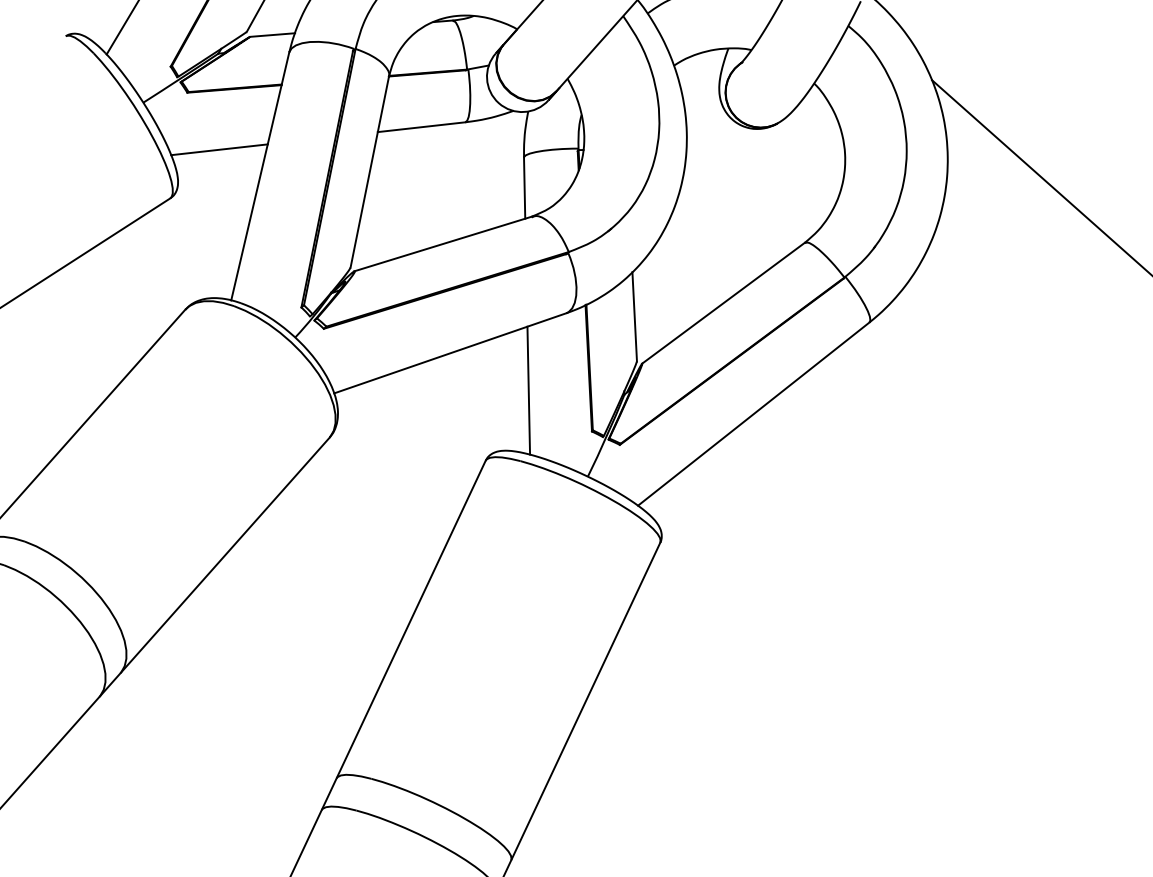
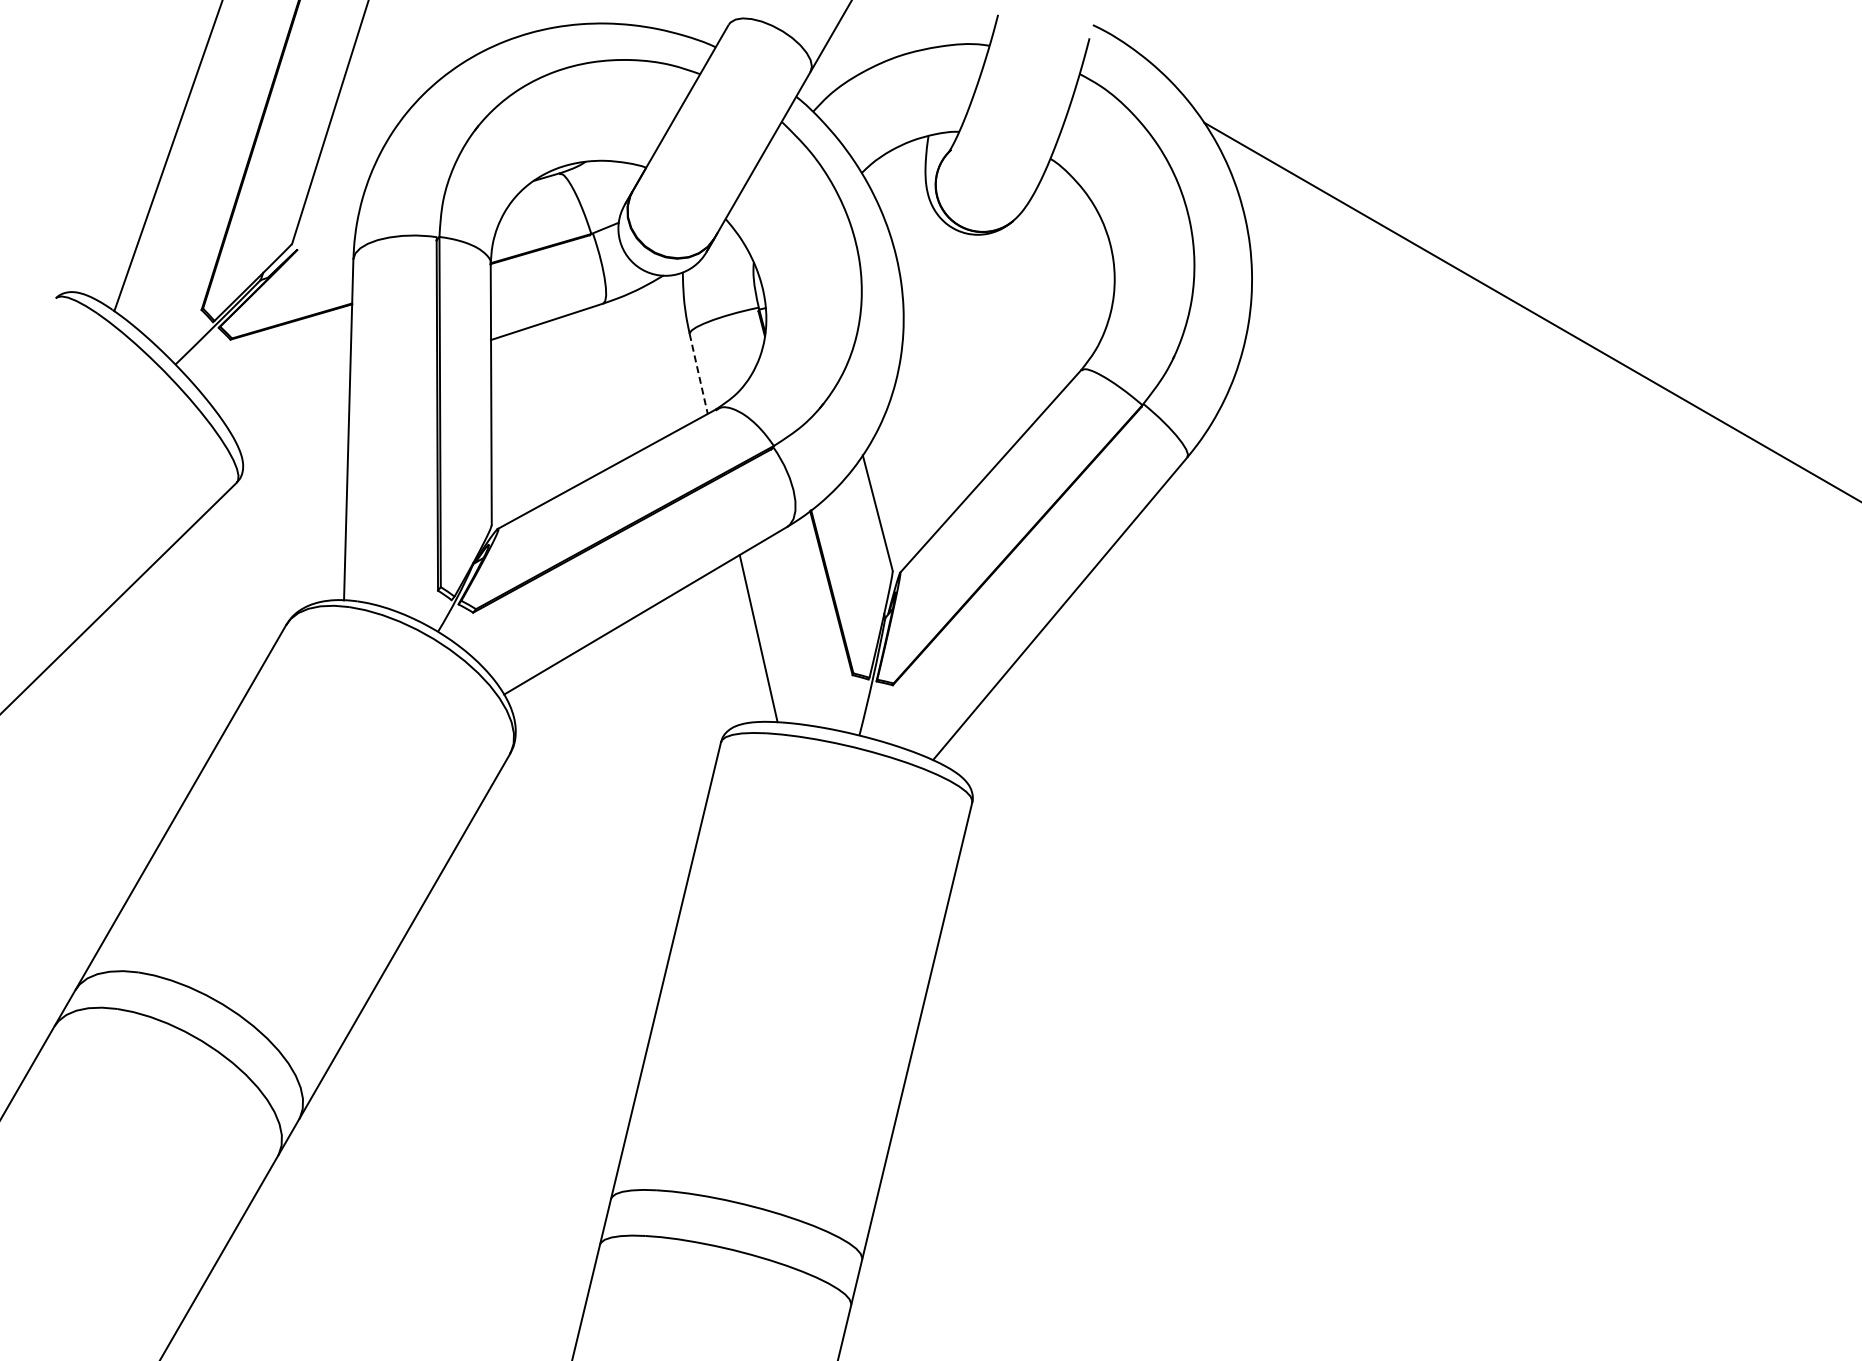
line: (272, 34) -> (326, 240), removed
line: (219, 149) -> (287, 405), removed
line: (524, 188) -> (698, 374), solid -> dashed

